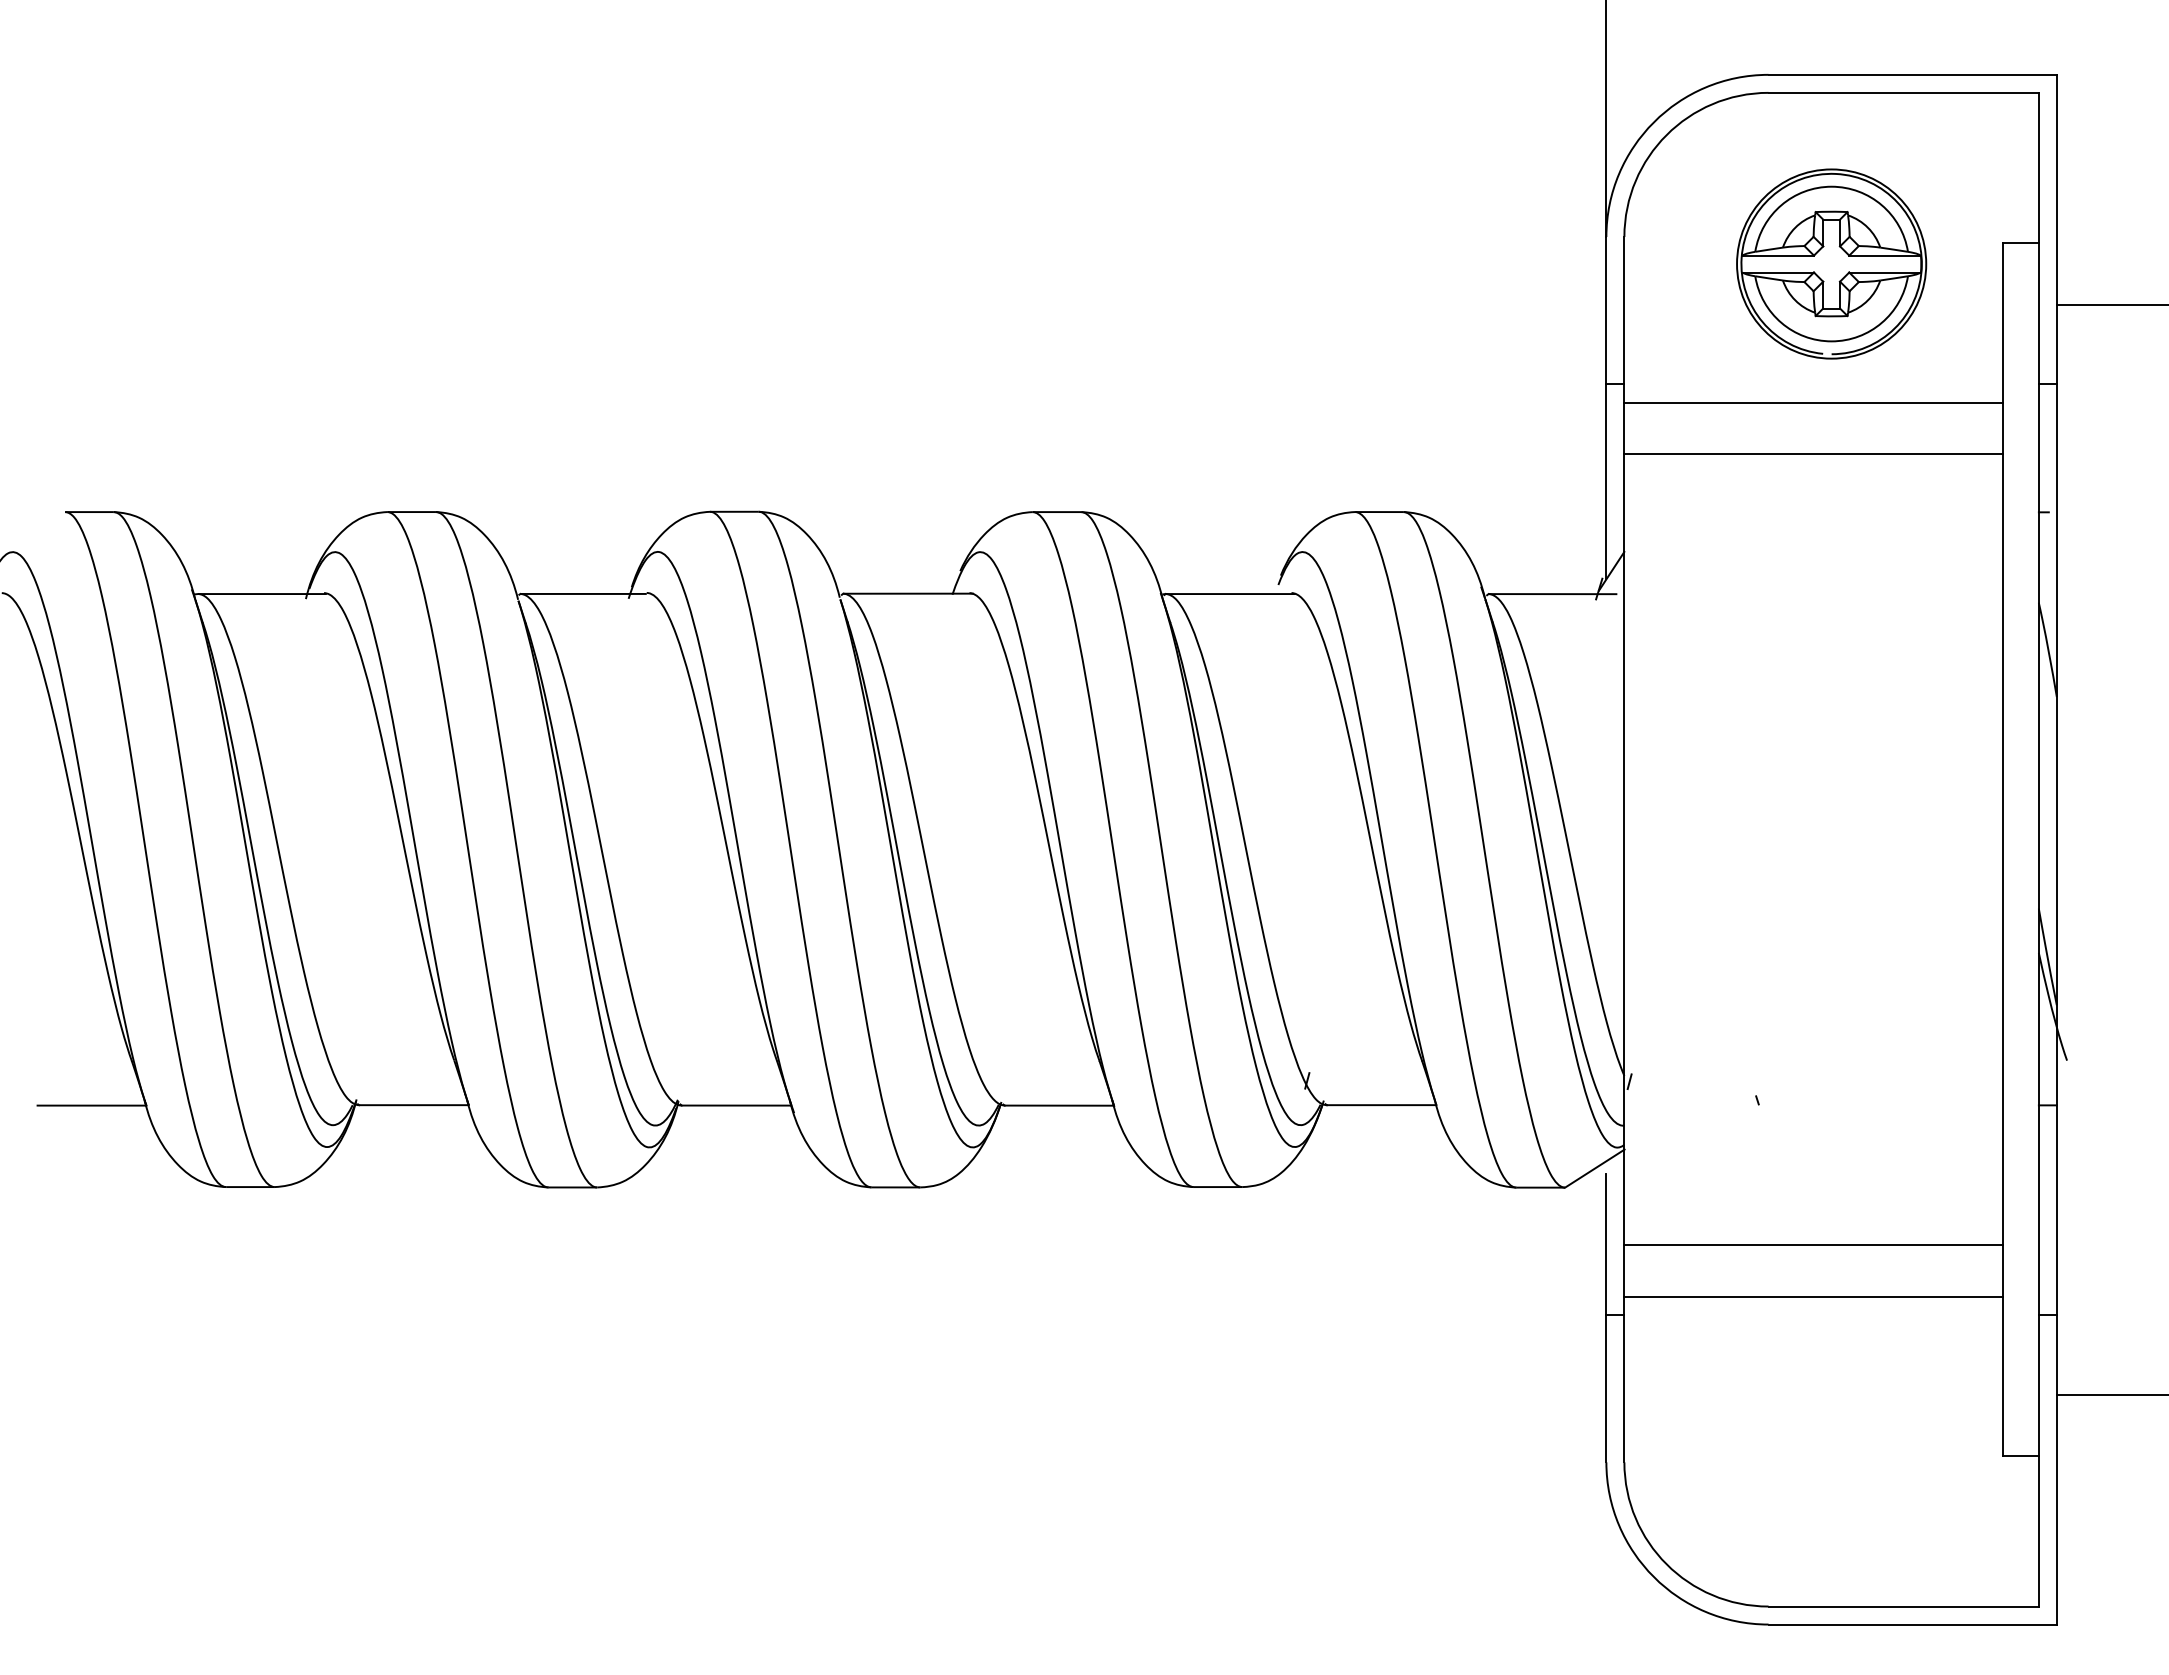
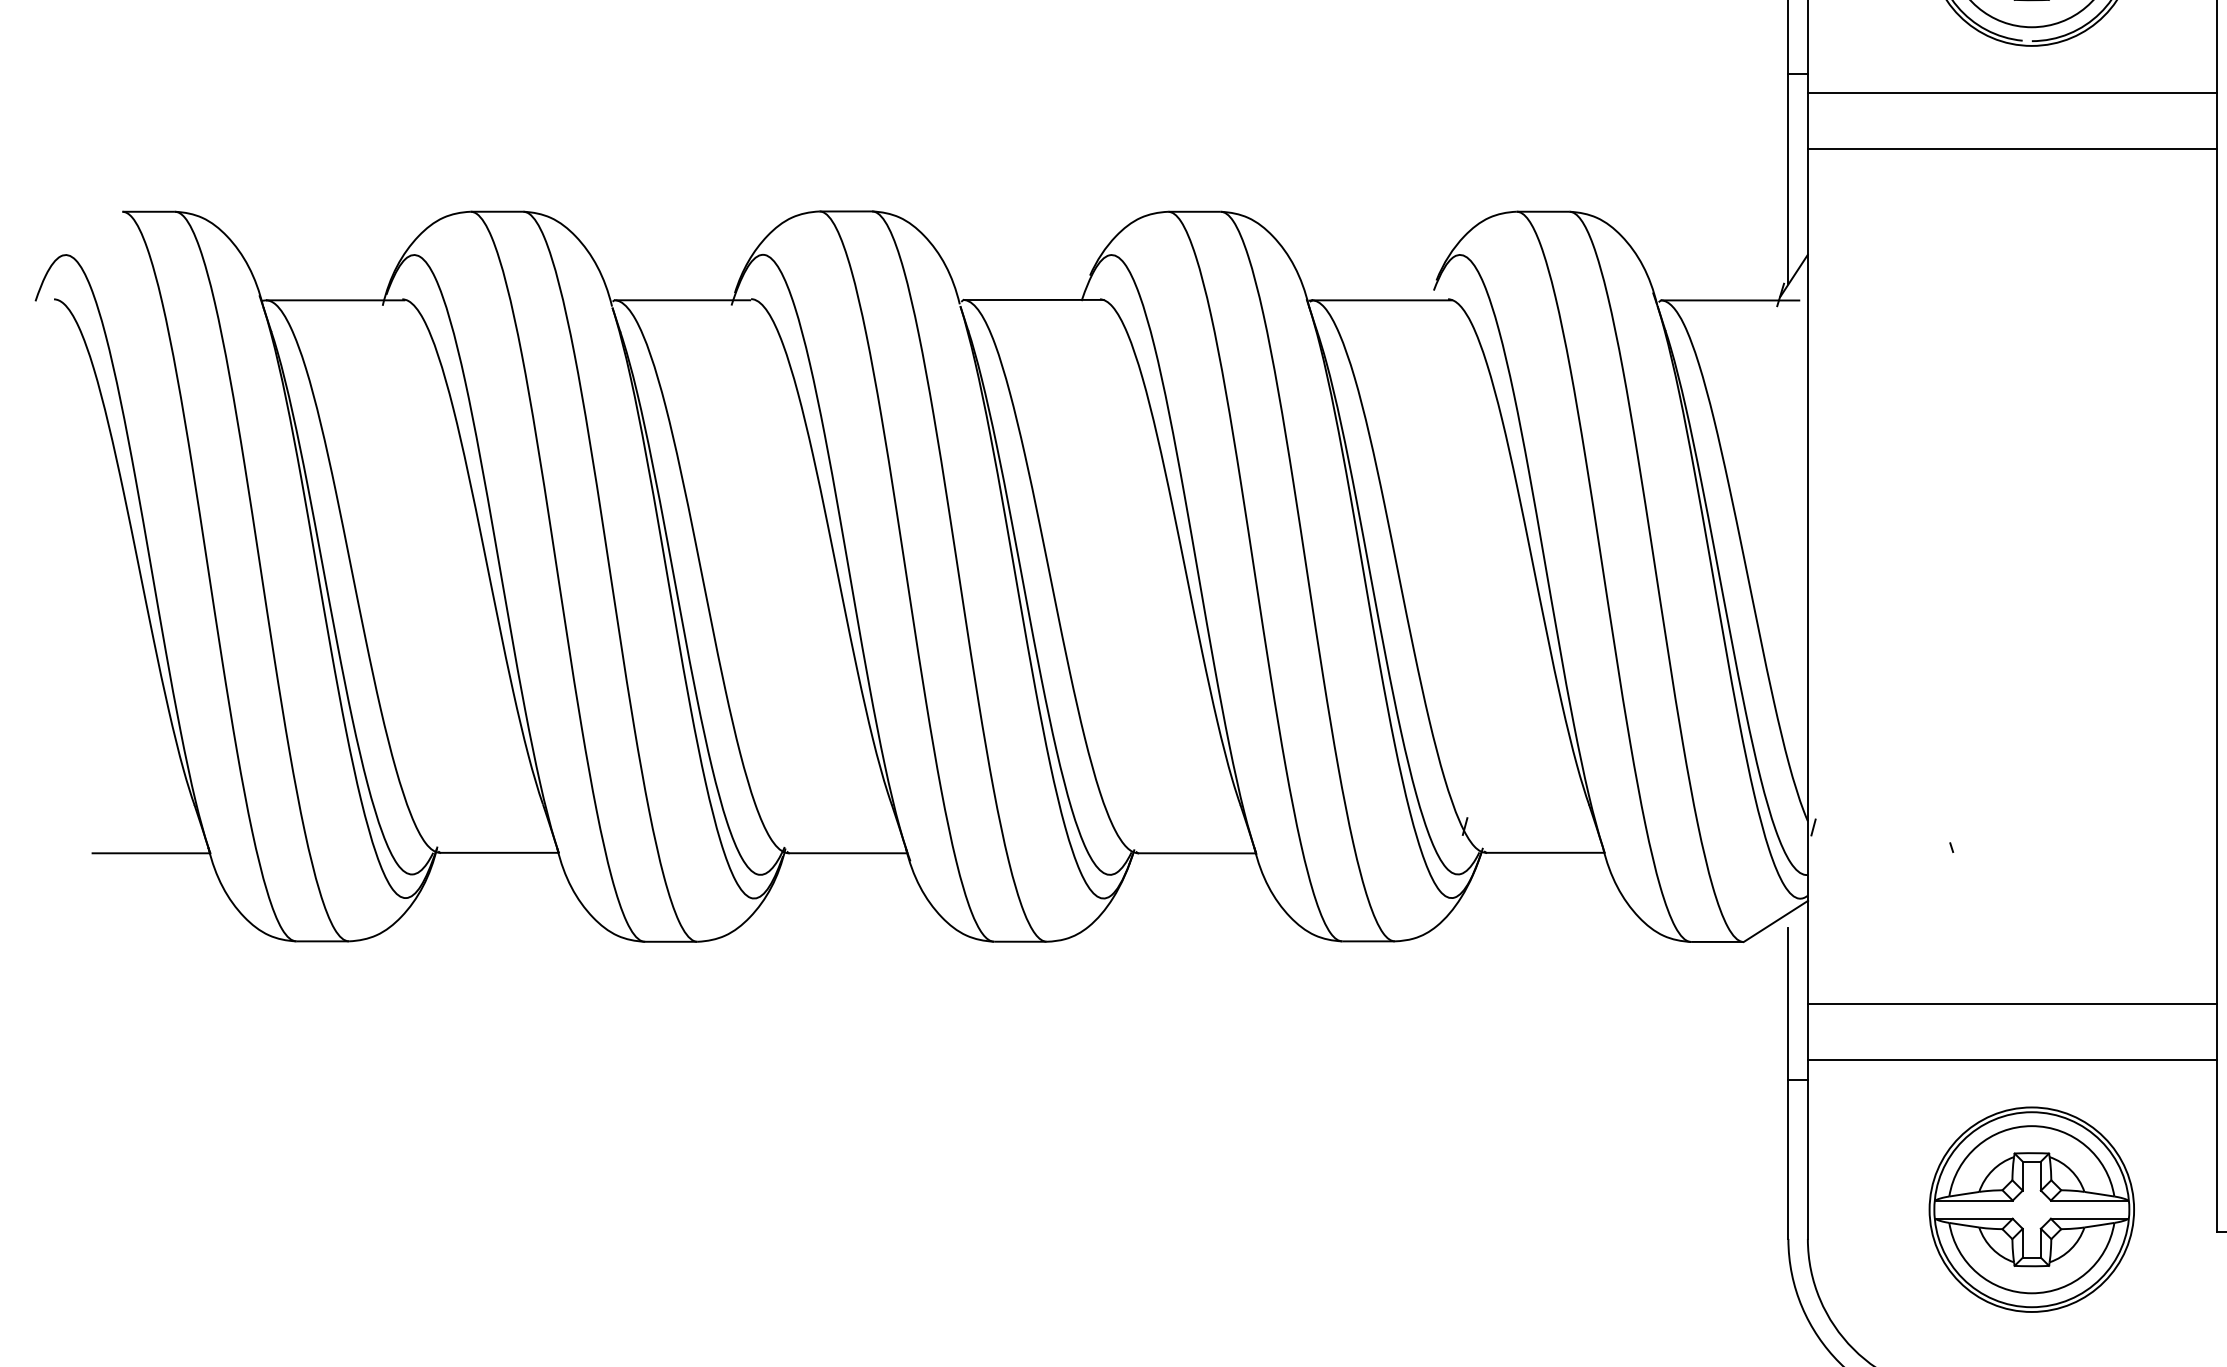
part: (1831, 1434) -> (2031, 1208), added

